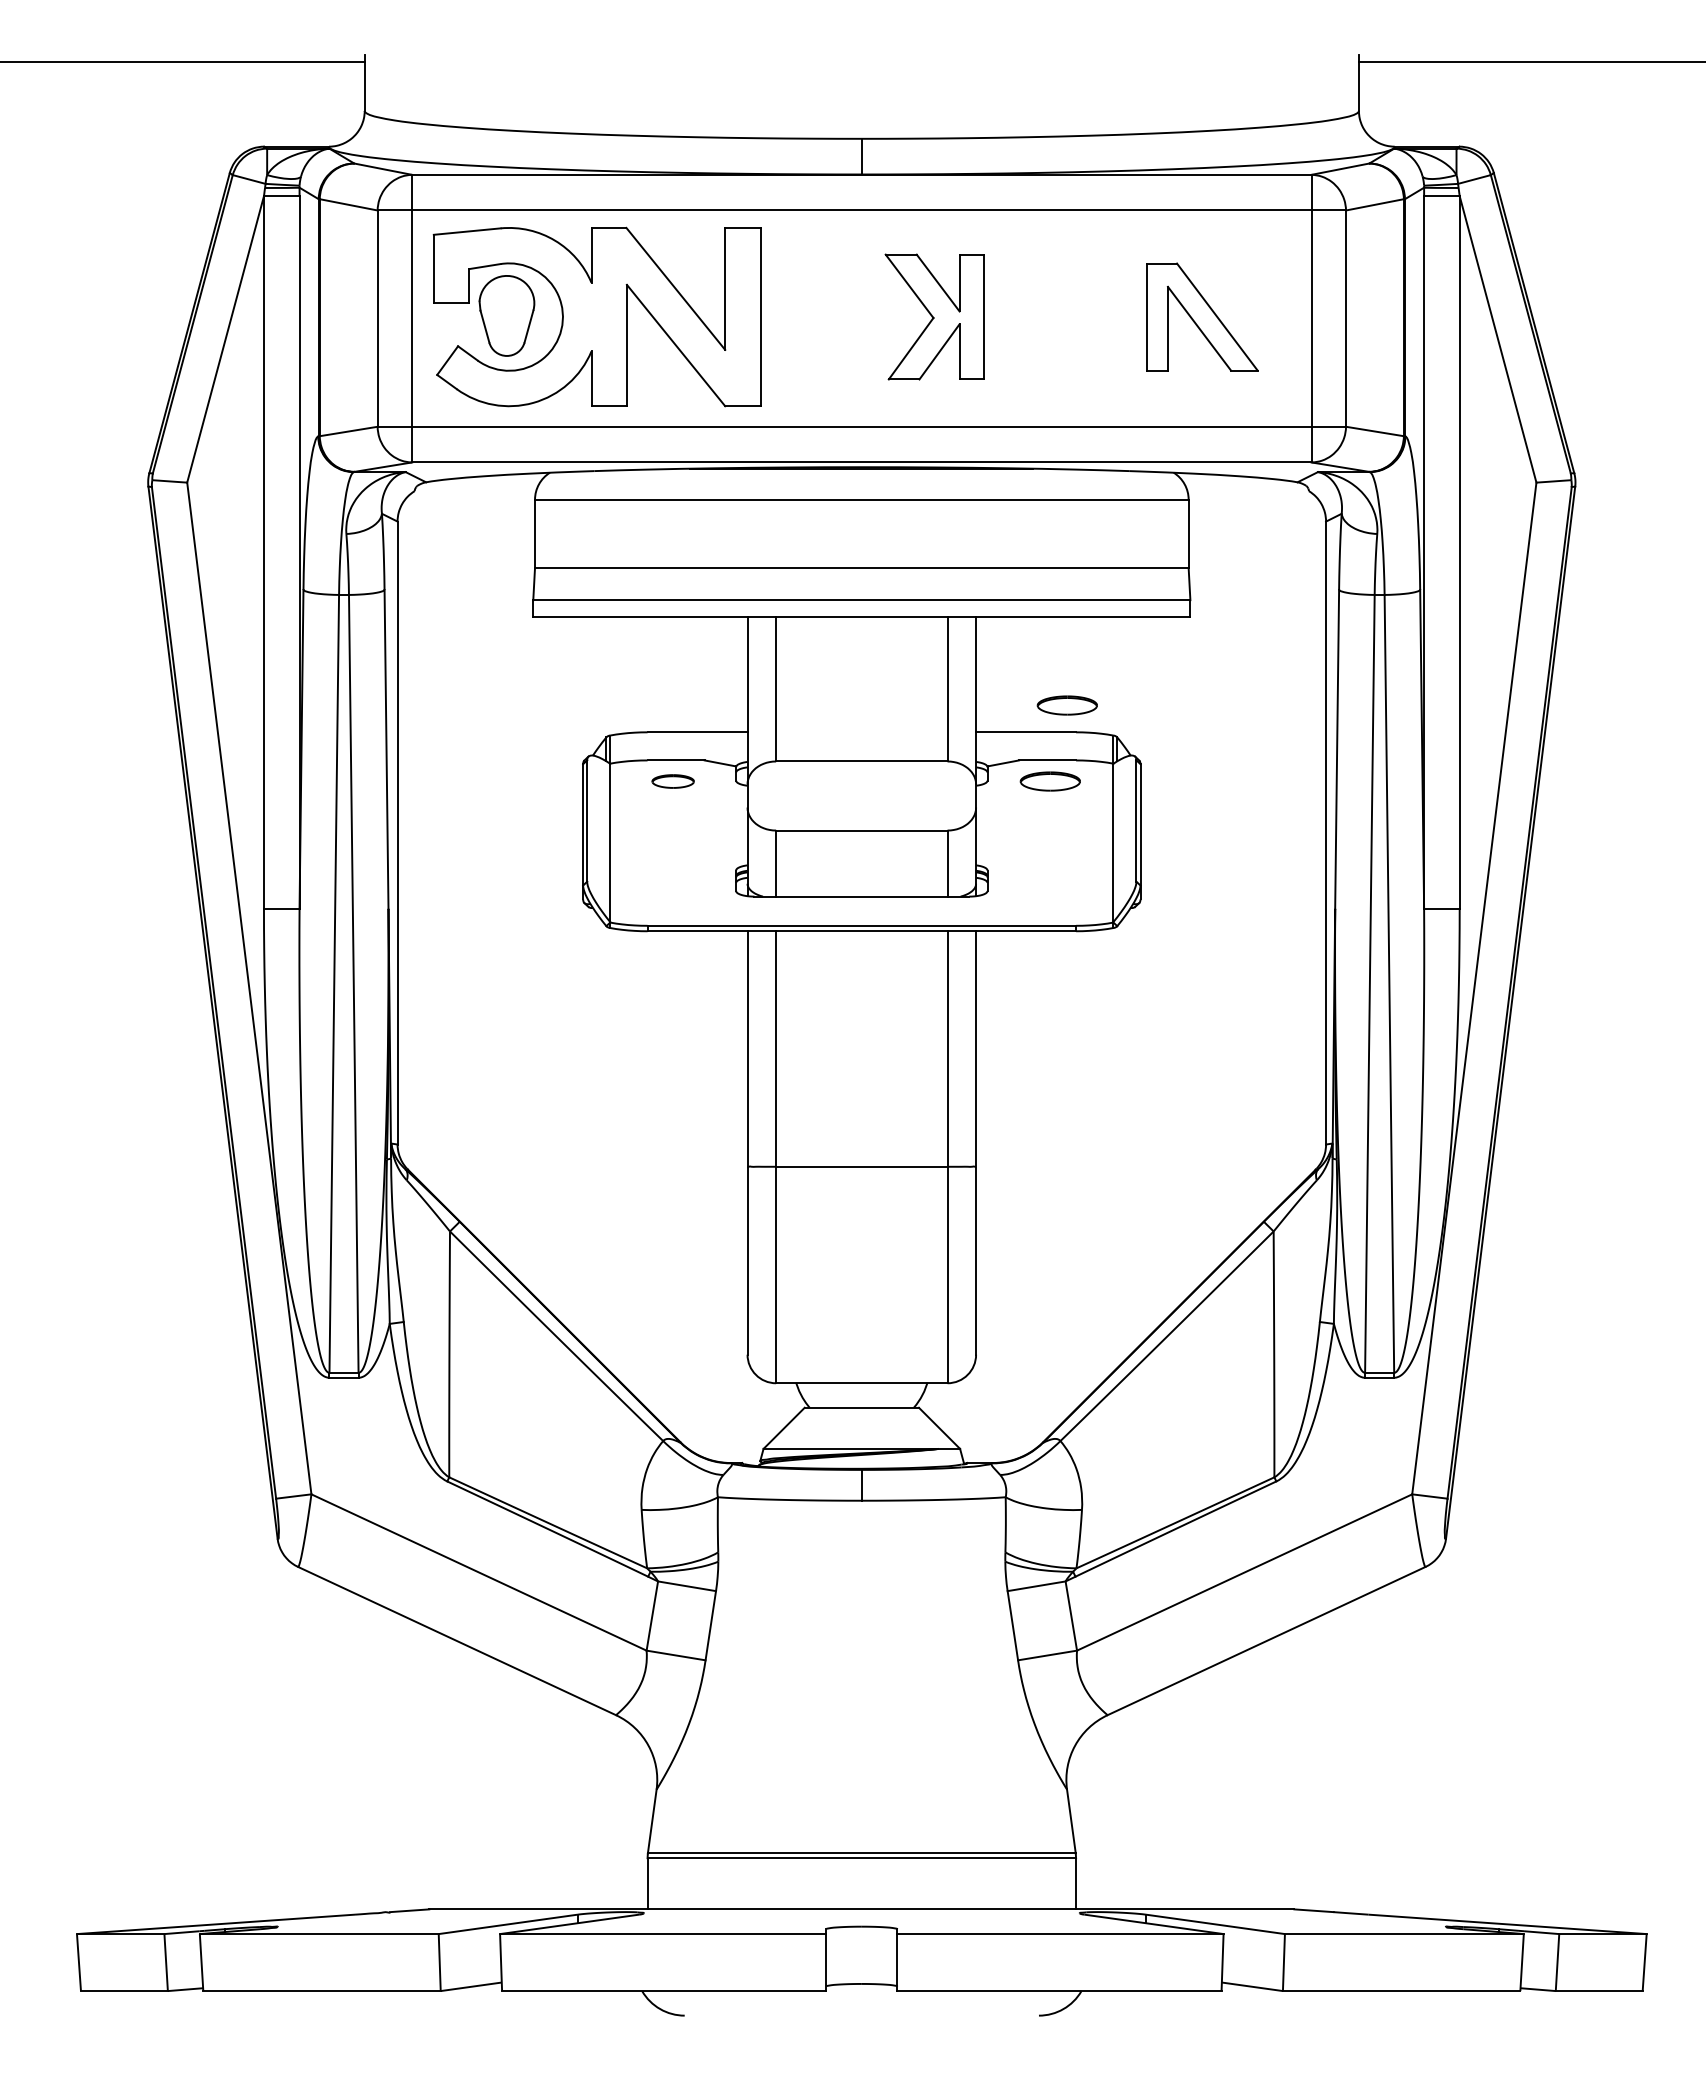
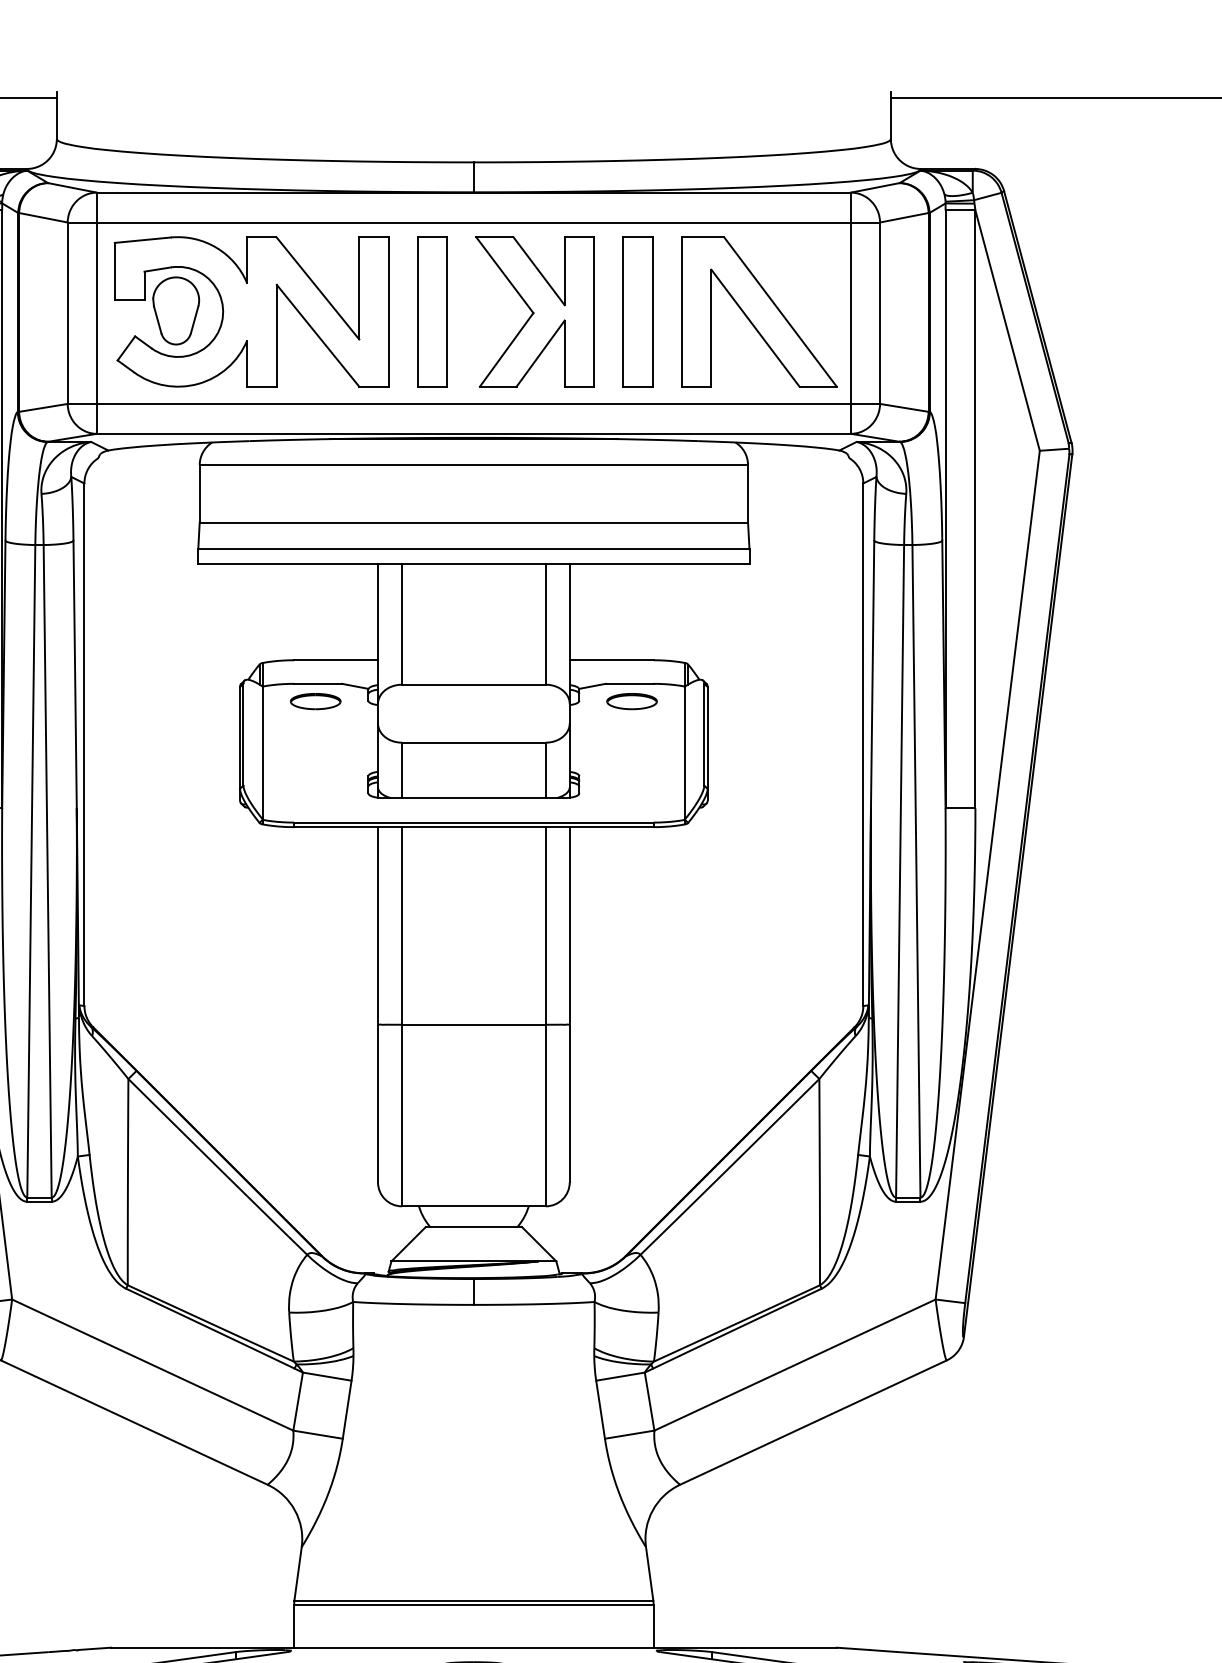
part: (812, 316) -> (432, 311), added
part: (934, 316) -> (534, 311), size x1.43
part: (1057, 316) -> (638, 311), added
part: (1202, 316) -> (759, 311), size x1.67
part: (1066, 705) -> (645, 637), removed
part: (672, 781) -> (315, 701), size x1.43

